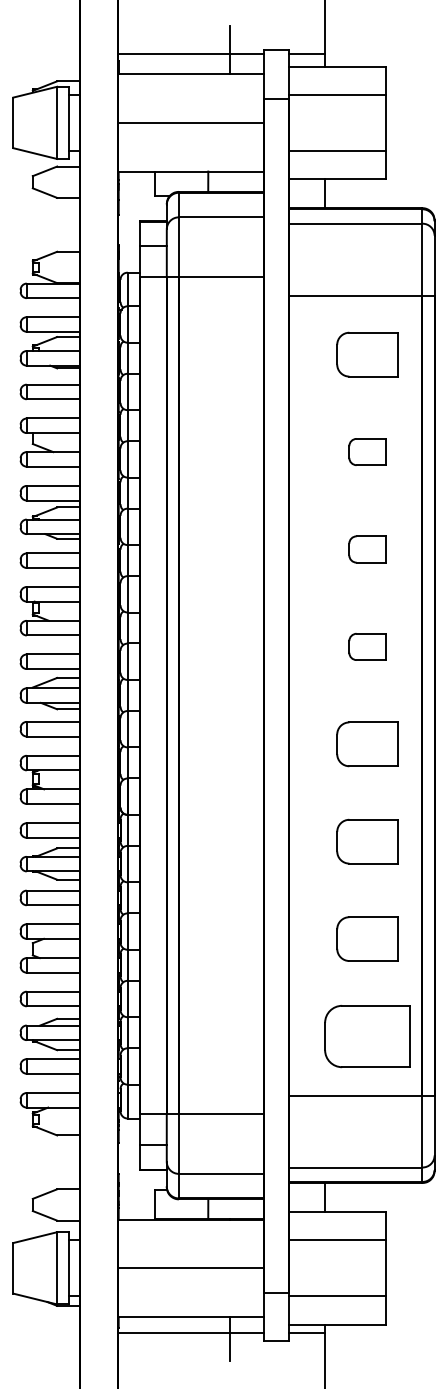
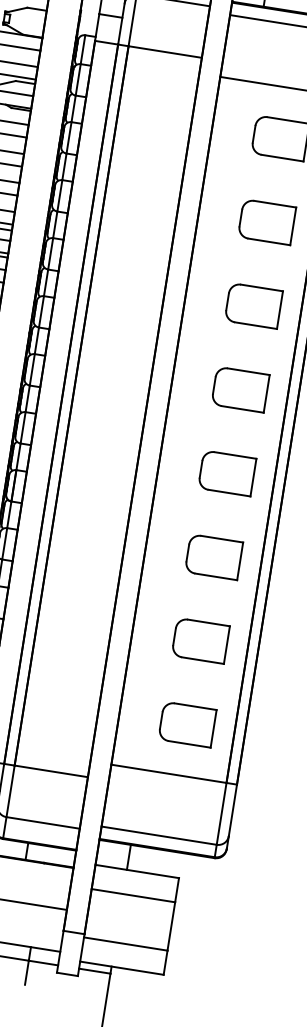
part: (367, 451) -> (266, 221), size x1.67
part: (367, 549) -> (253, 305), size x1.67
part: (367, 646) -> (240, 389), size x1.67
part: (367, 1036) -> (187, 724), size x0.71

